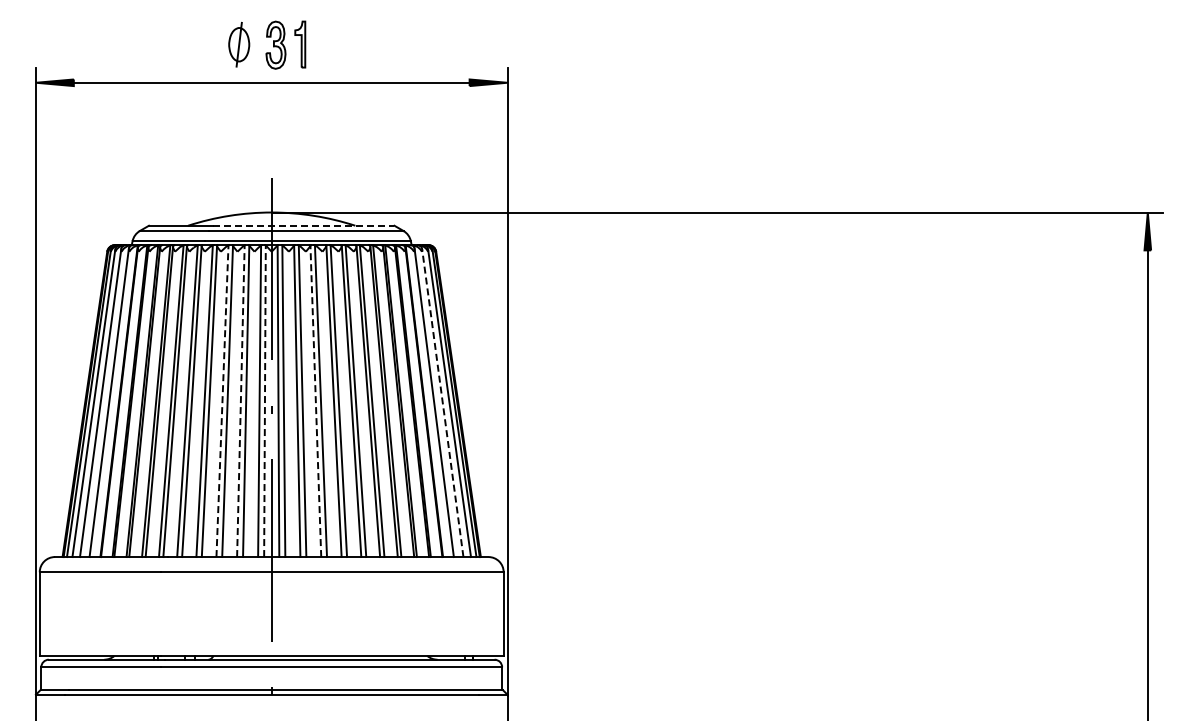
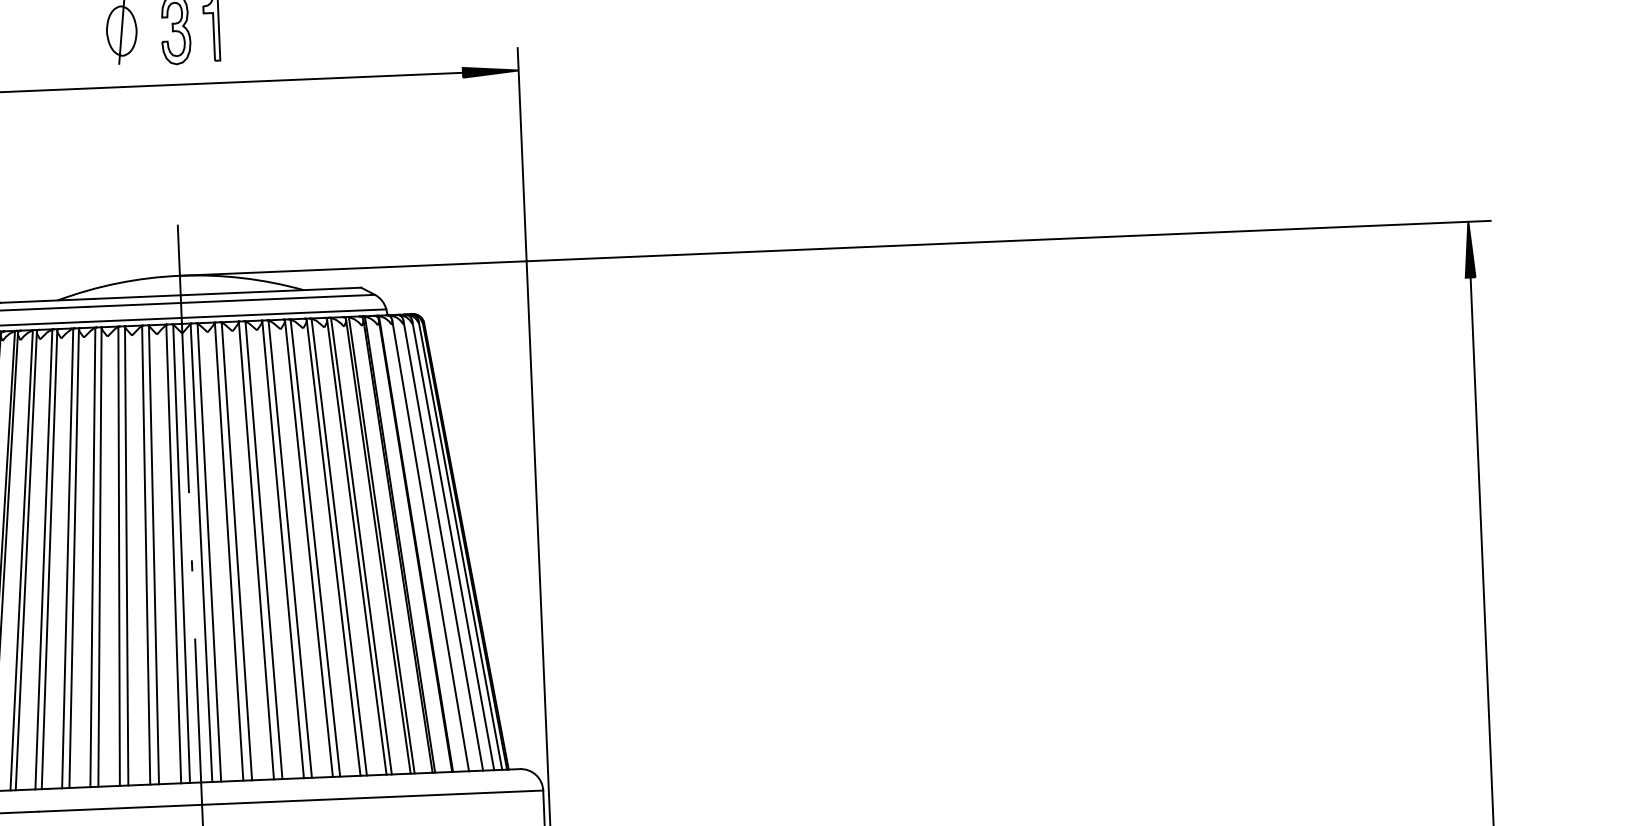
line: (303, 225) -> (227, 292), dashed -> solid
line: (222, 401) -> (119, 556), dashed -> solid
line: (240, 401) -> (145, 555), dashed -> solid
line: (264, 401) -> (180, 554), dashed -> solid
line: (315, 401) -> (255, 551), dashed -> solid
line: (442, 402) -> (442, 544), dashed -> solid

